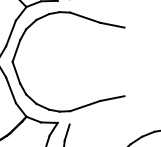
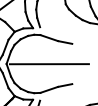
line: (84, 62) -> (48, 64), added

